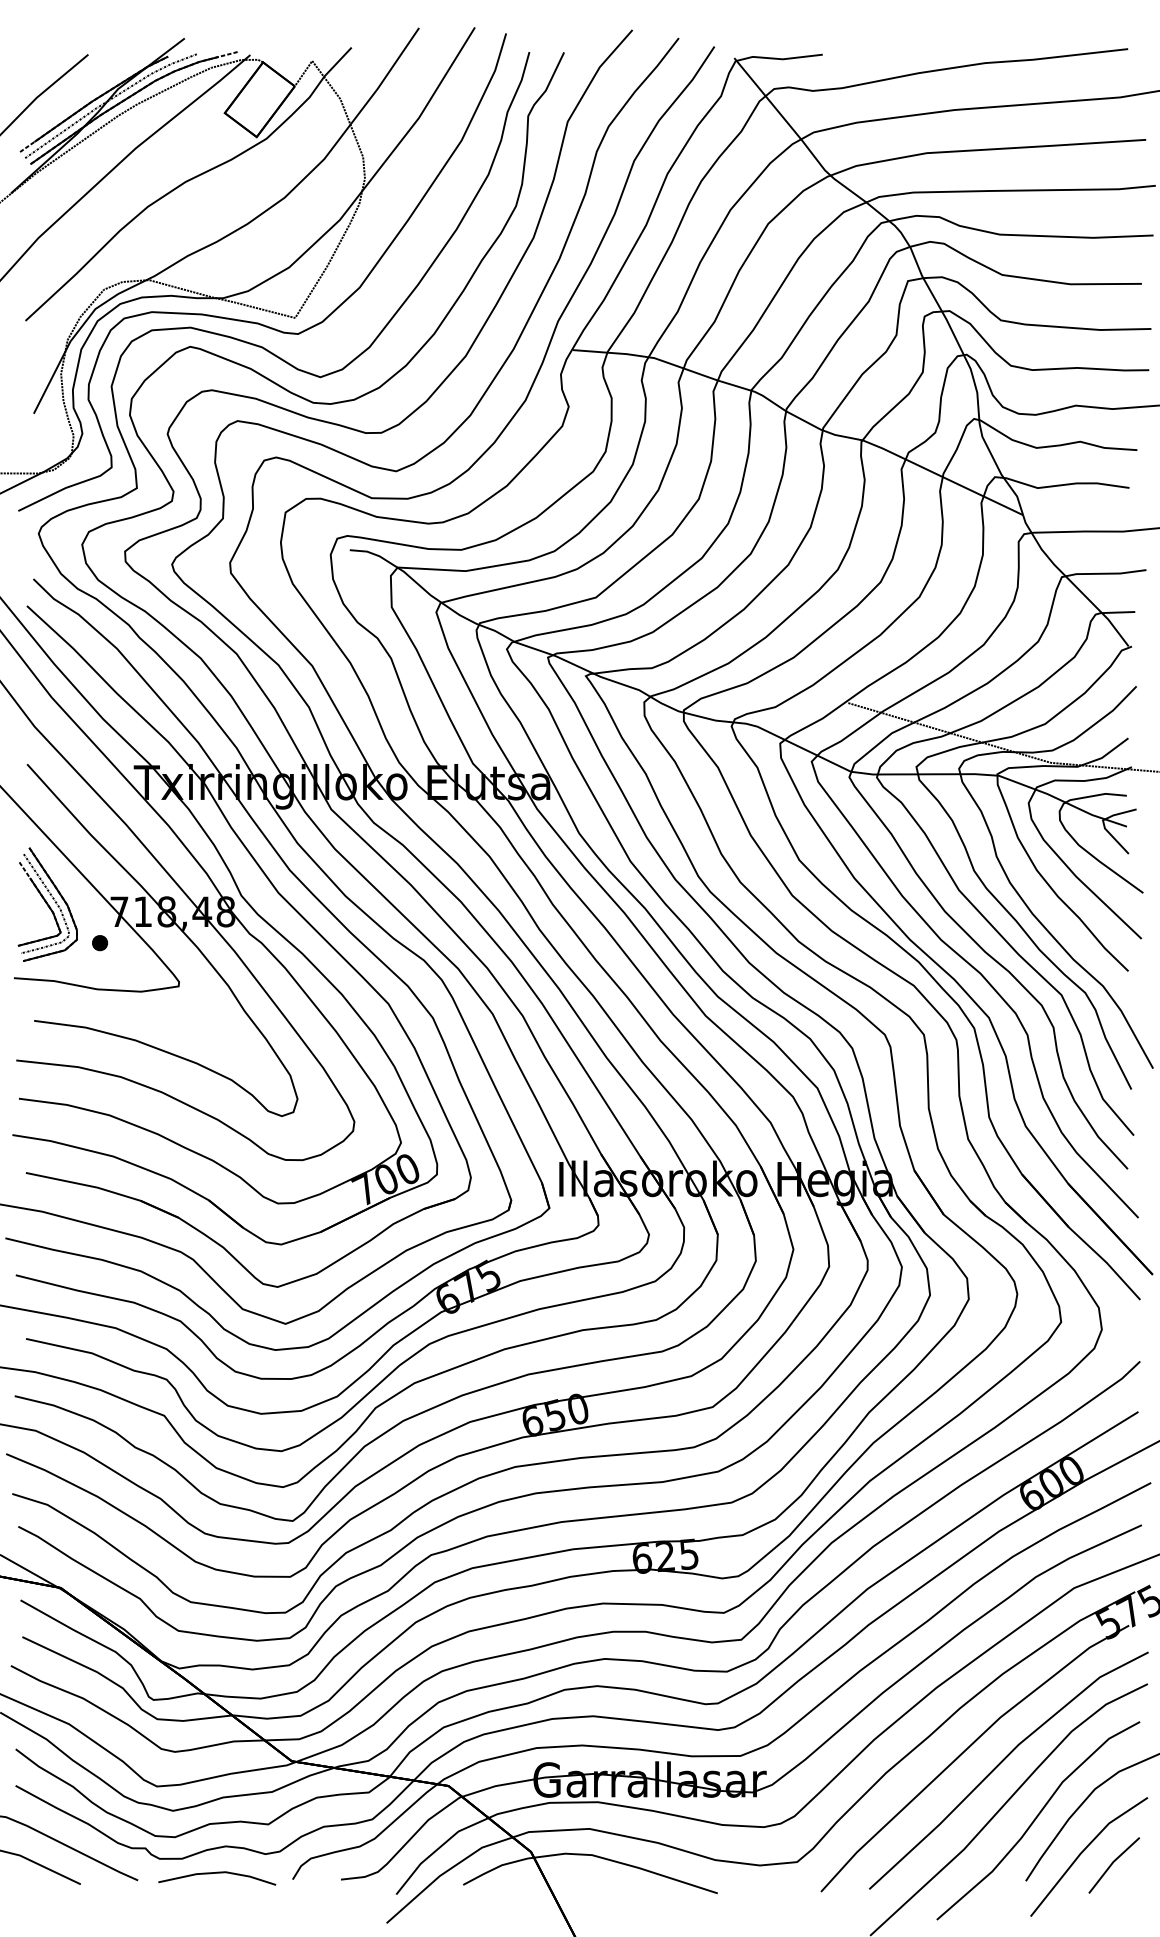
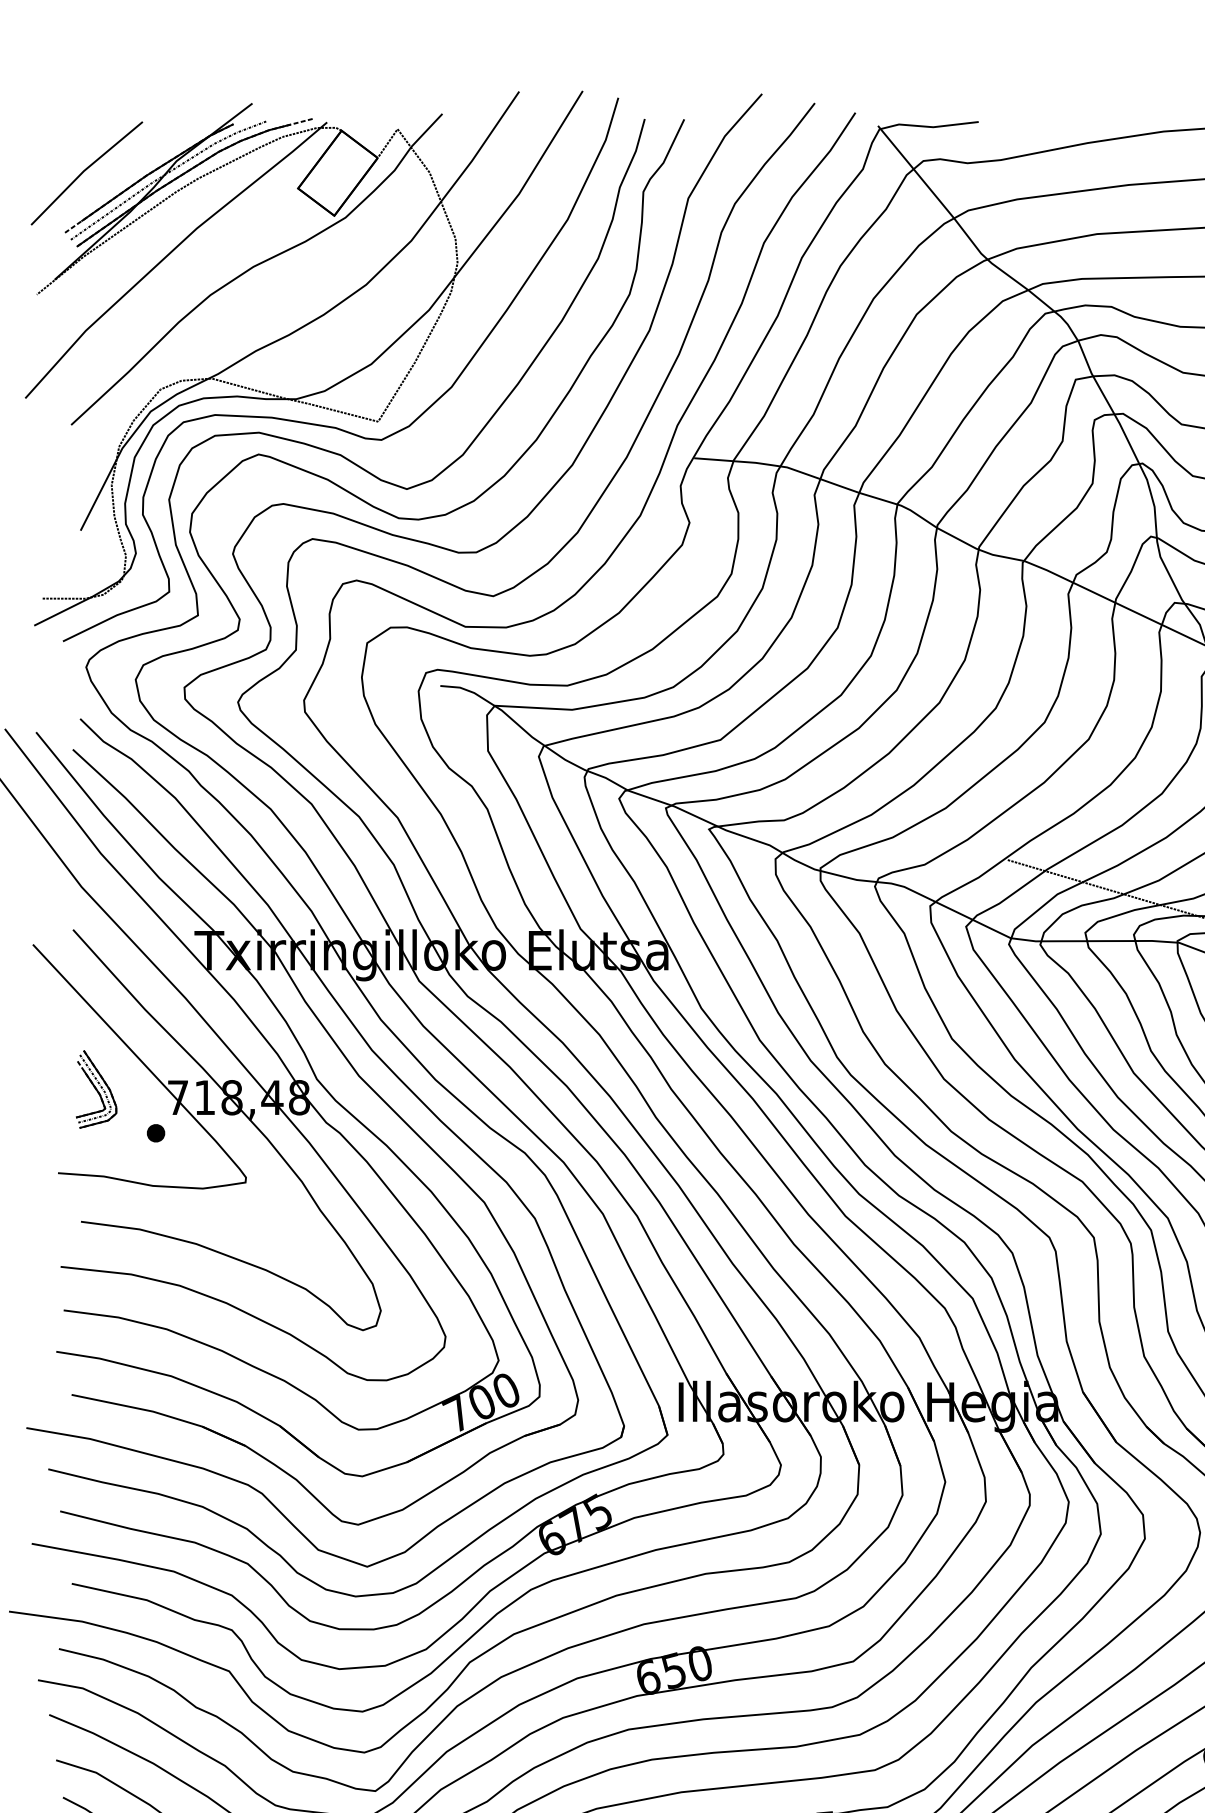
part: (47, 904) -> (96, 1089), size x0.6

